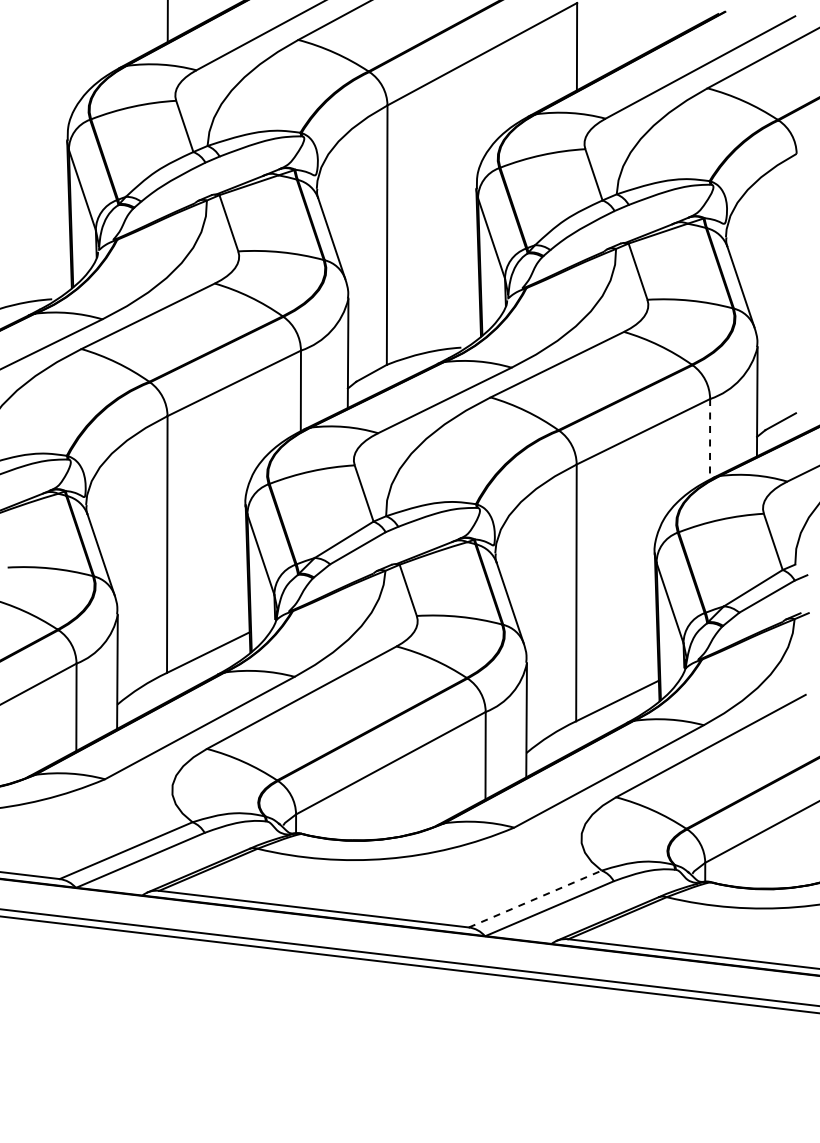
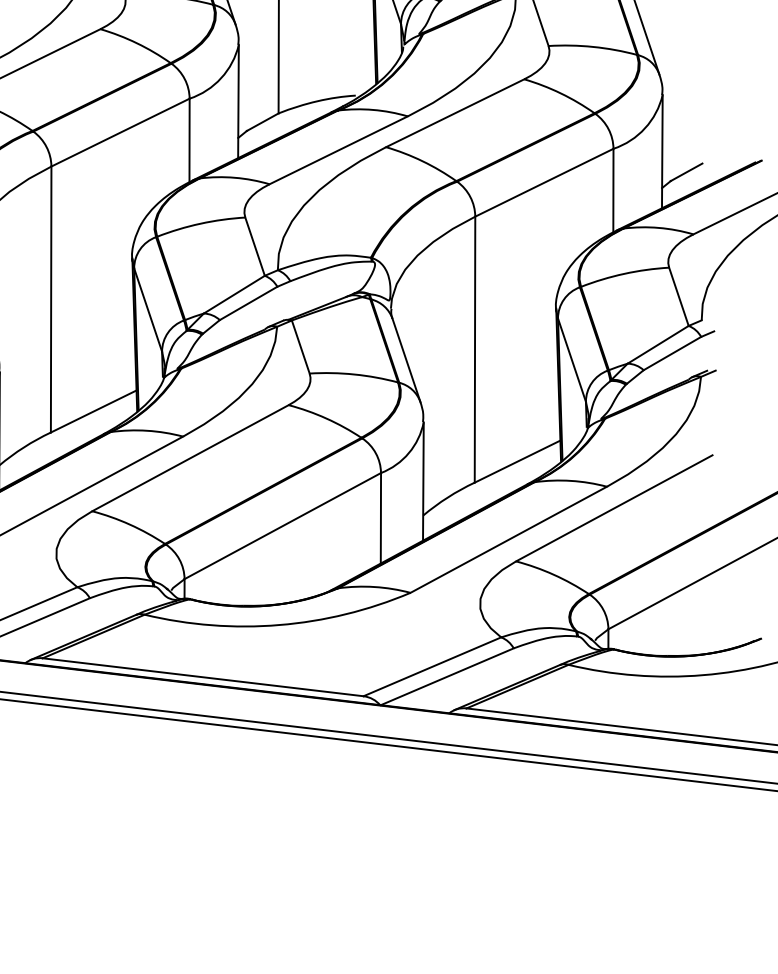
line: (710, 439) -> (613, 190), dashed -> solid
line: (535, 898) -> (432, 666), dashed -> solid

